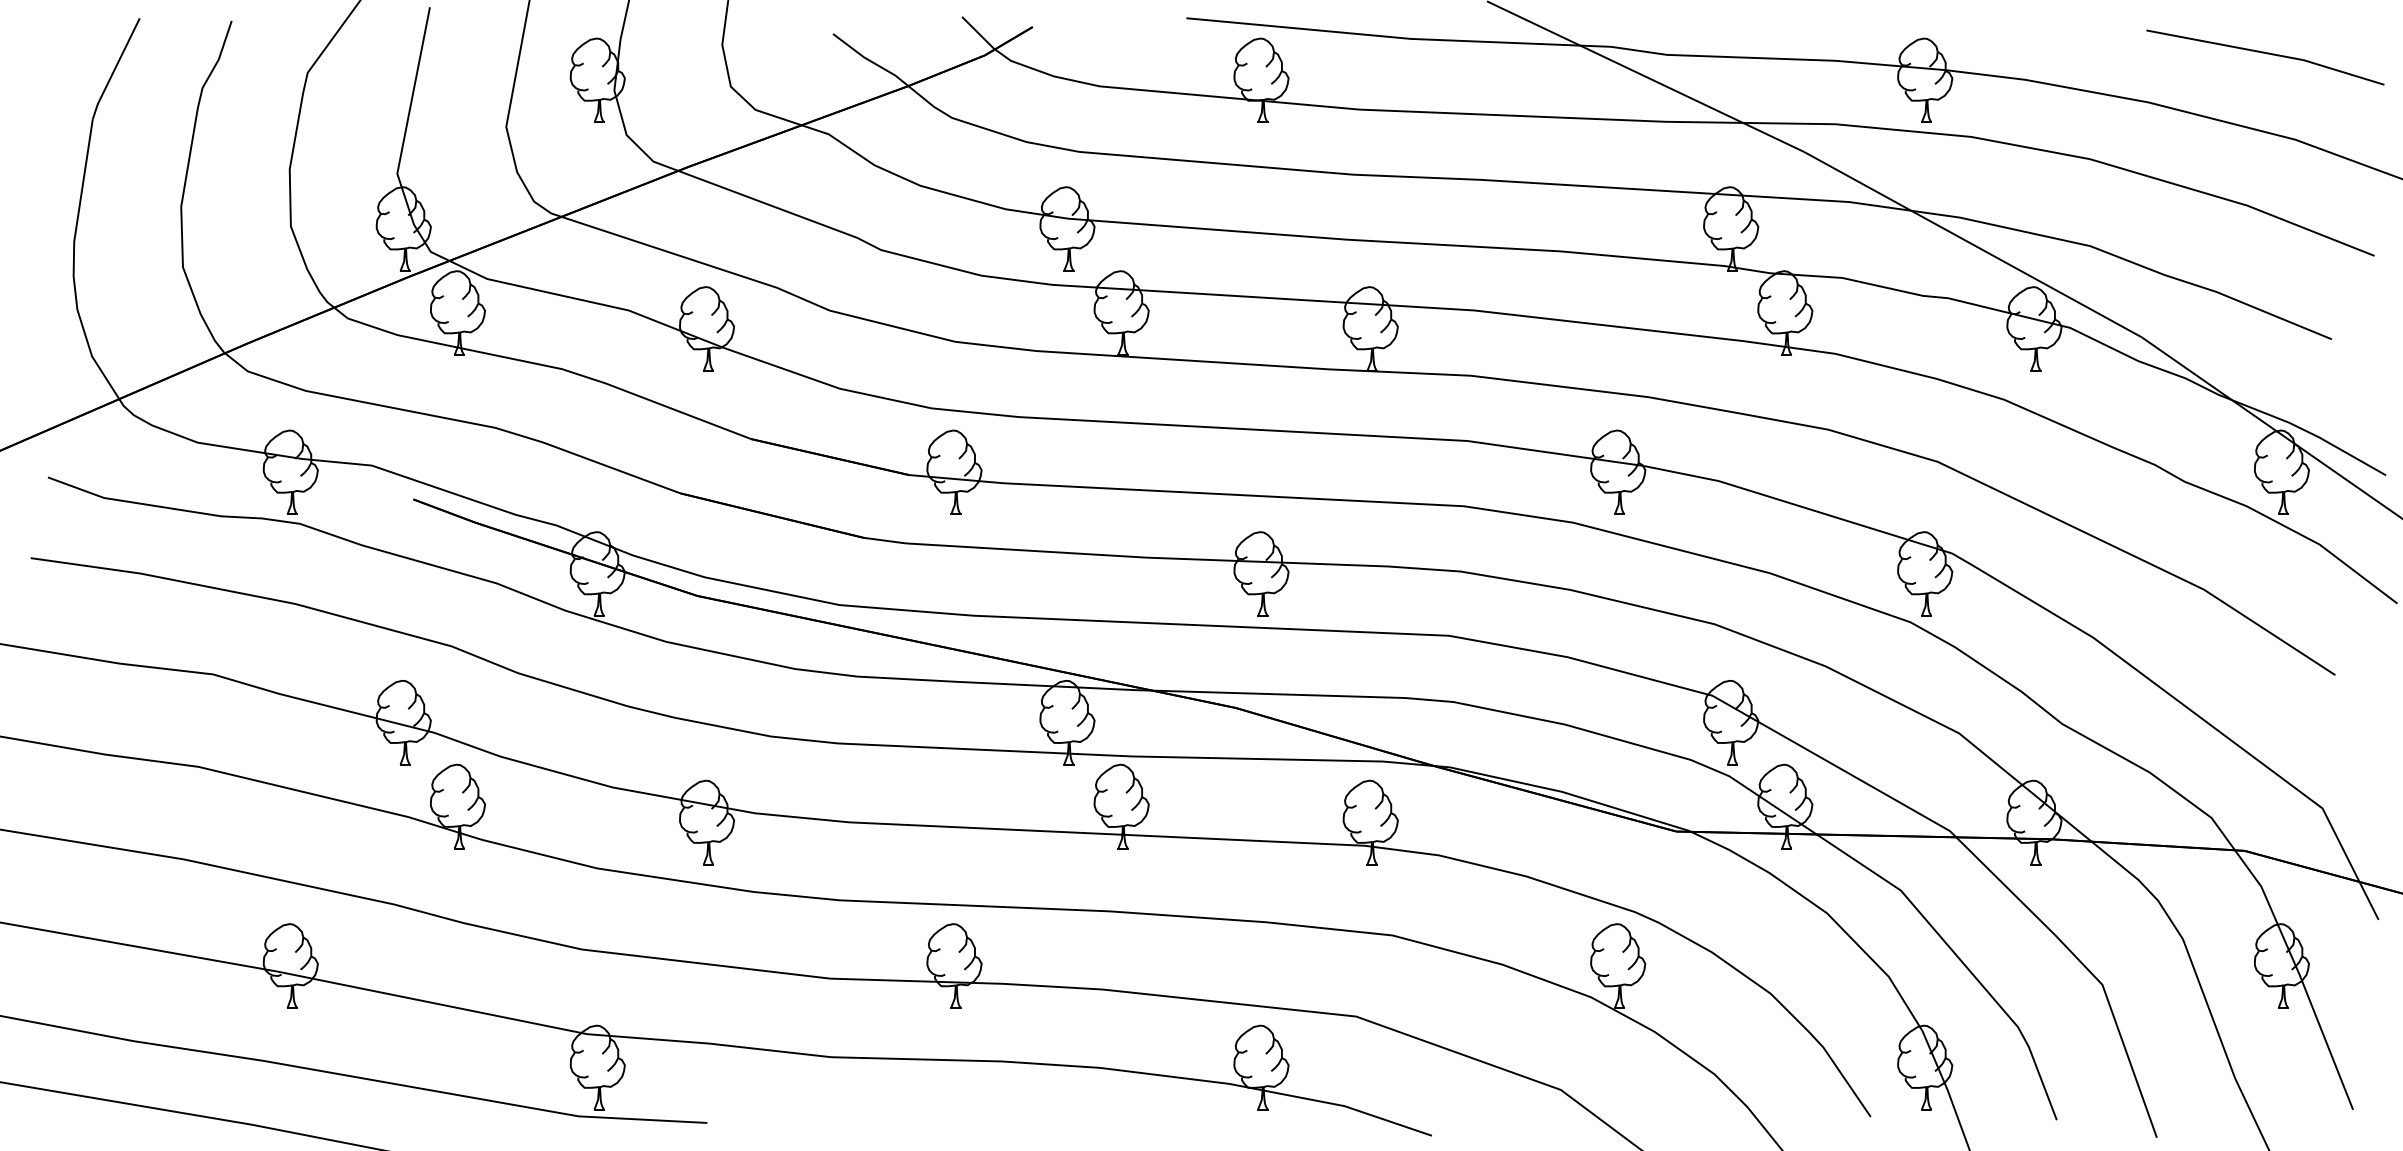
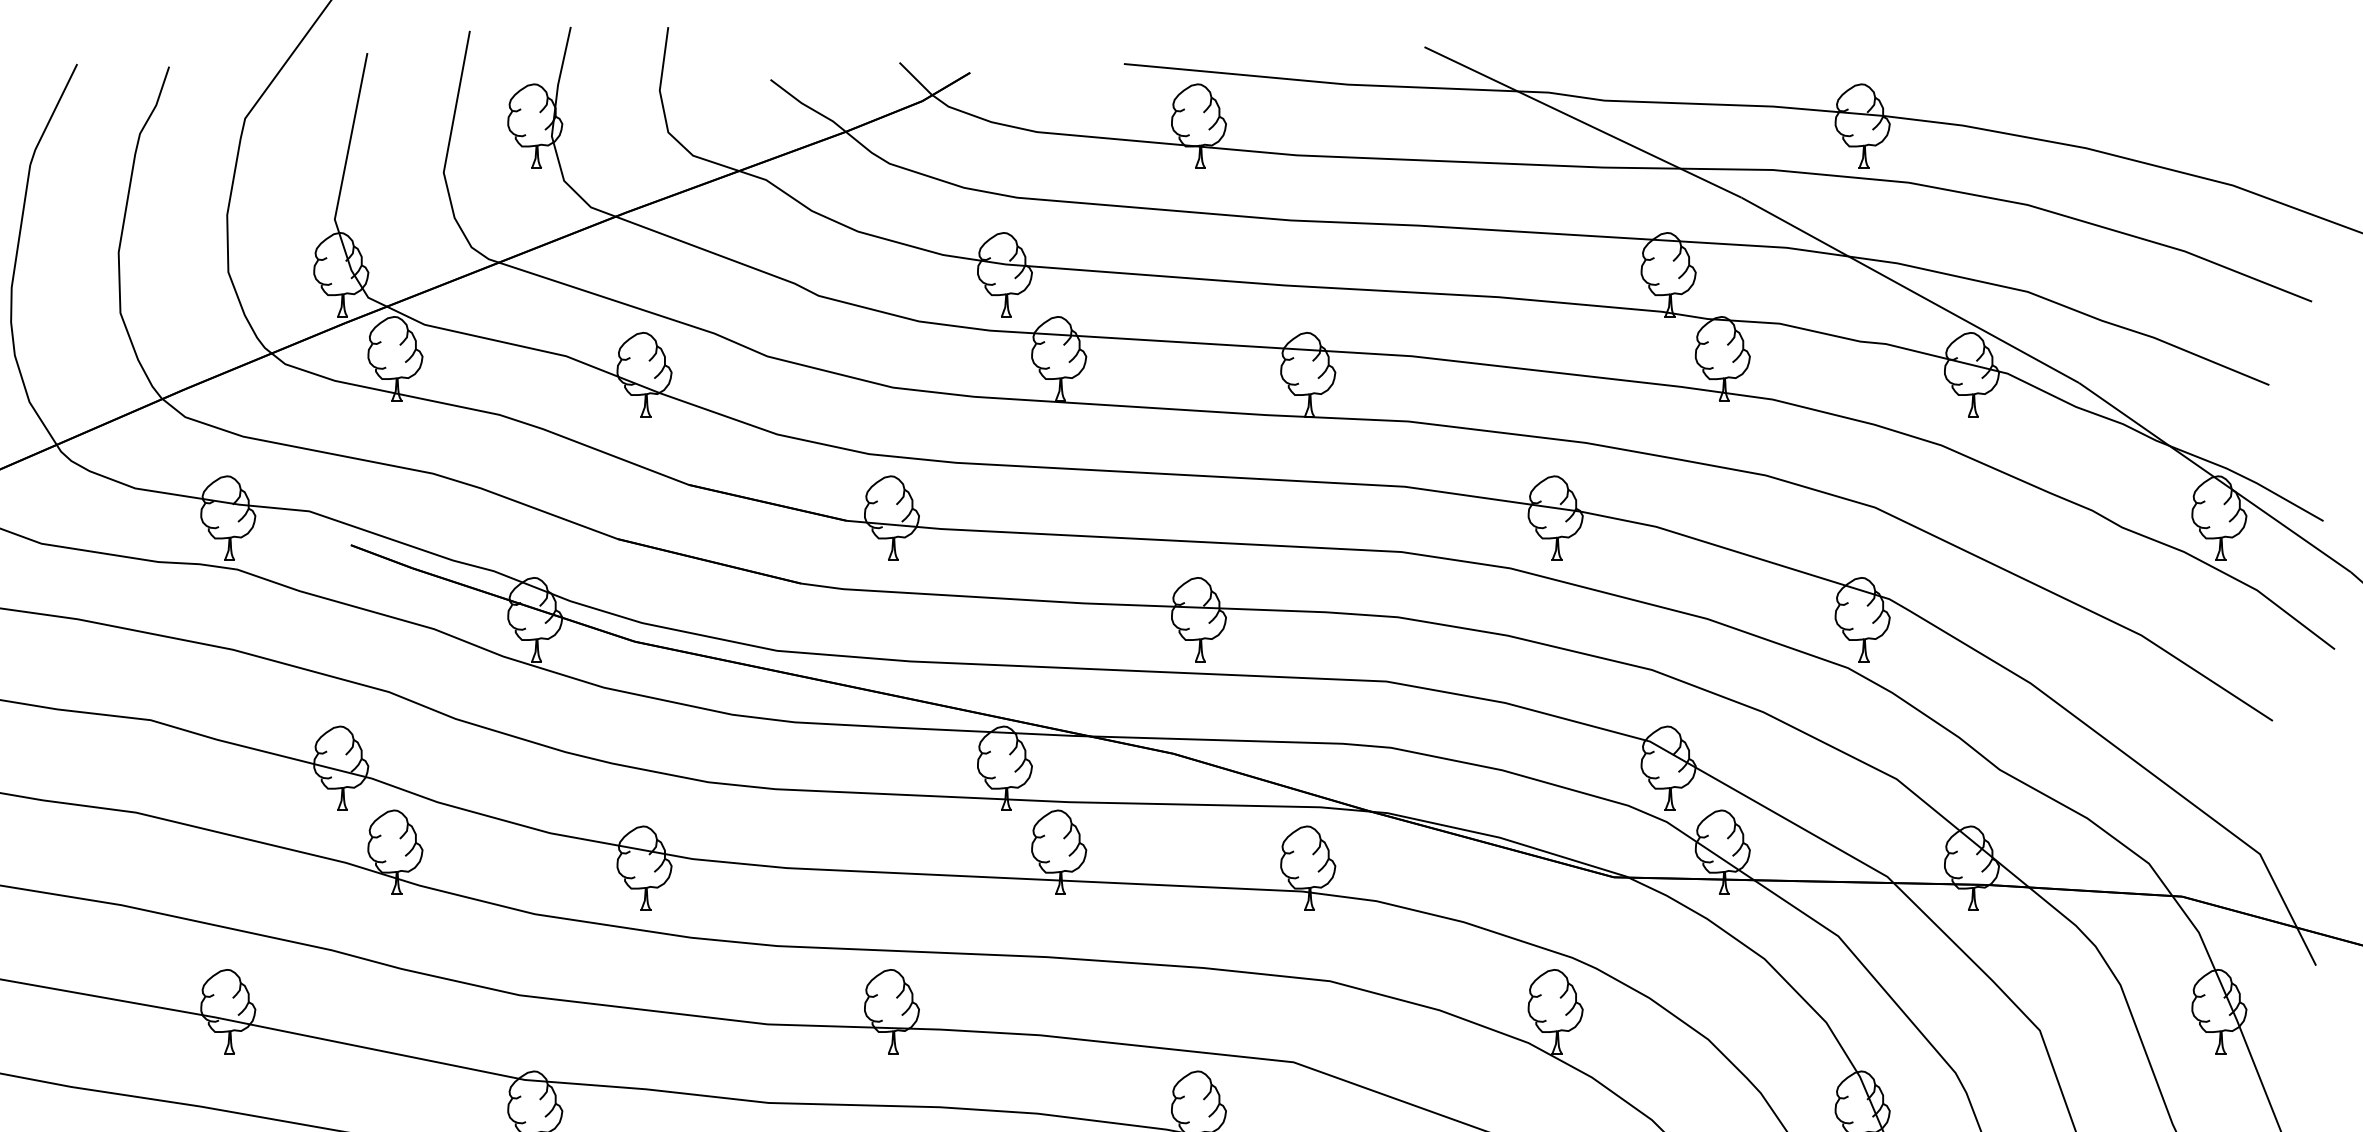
line: (2266, 54) -> (2203, 100), removed

